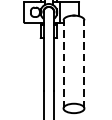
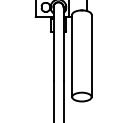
line: (63, 63) -> (72, 55), dashed -> solid
line: (84, 63) -> (91, 55), dashed -> solid

